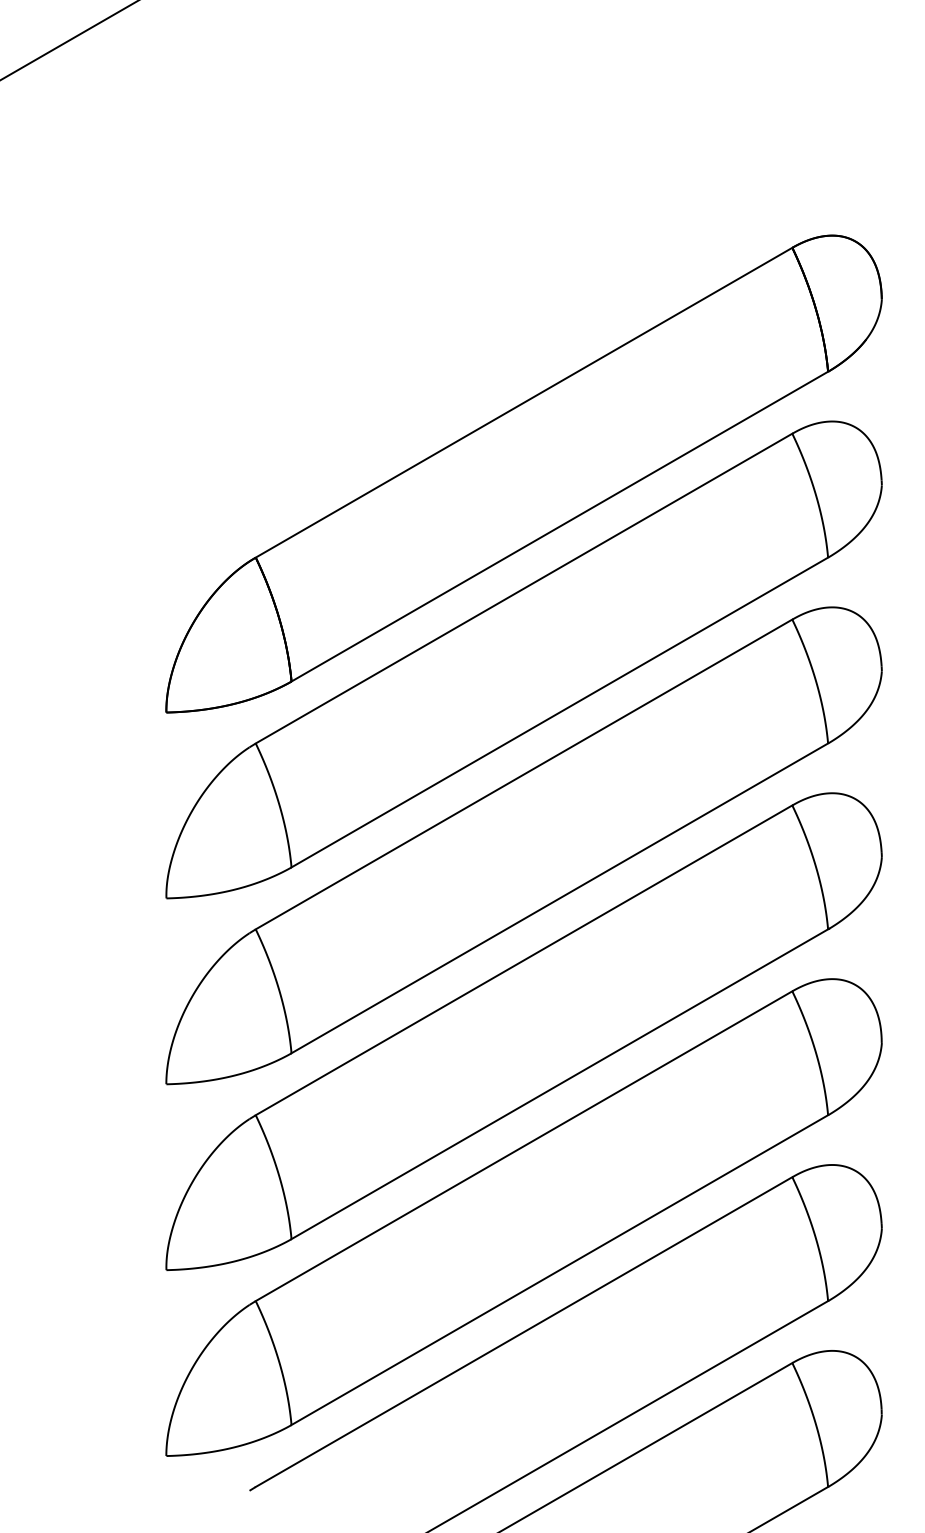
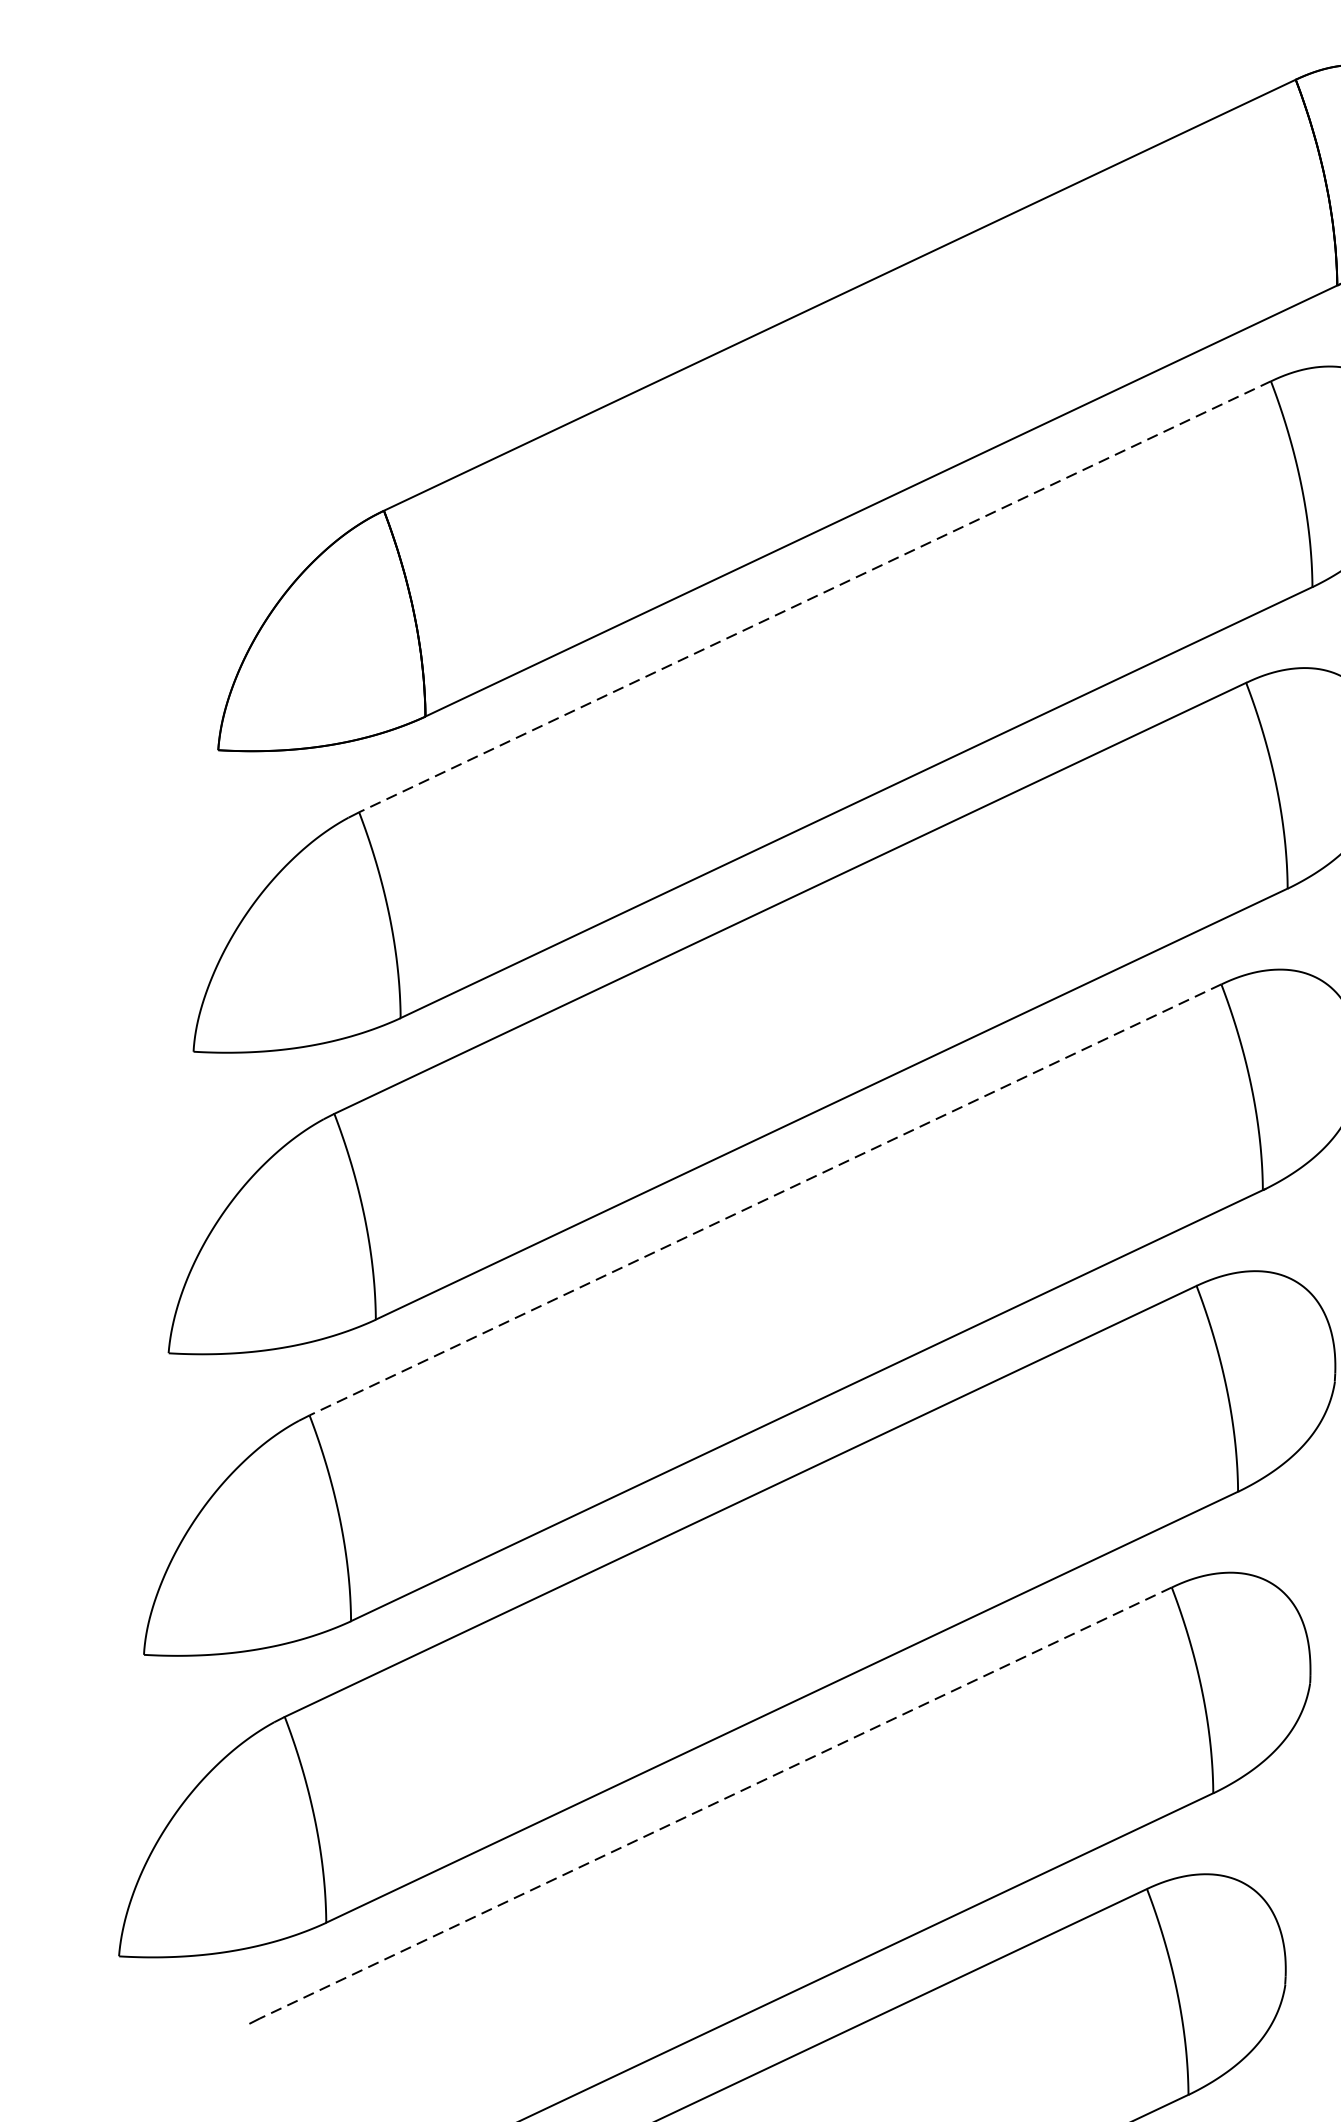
line: (524, 588) -> (815, 596), solid -> dashed
line: (524, 960) -> (766, 1200), solid -> dashed
line: (524, 1332) -> (716, 1803), solid -> dashed

